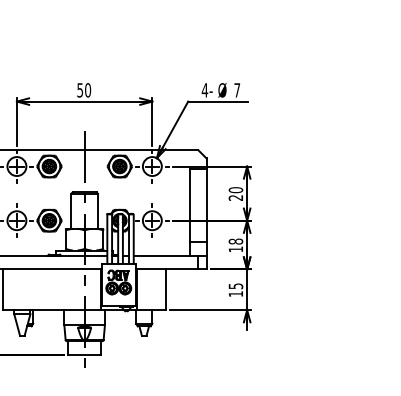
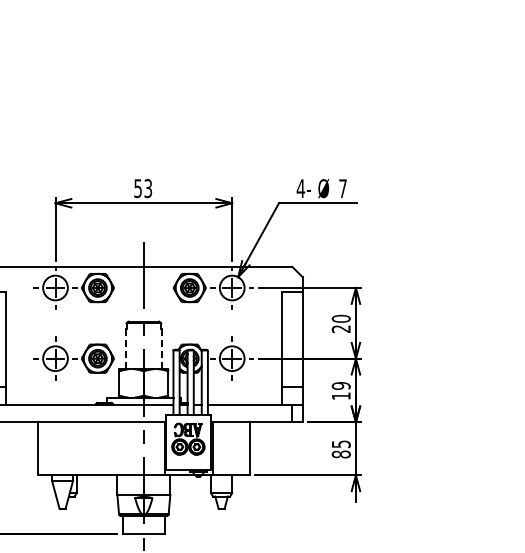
text: (88, 90) -> (148, 188), 50 -> 53
line: (98, 212) -> (161, 348), solid -> dashed
line: (71, 213) -> (126, 349), solid -> dashed
text: (236, 241) -> (341, 385), 18 -> 19
text: (235, 294) -> (340, 454), 15 -> 85

